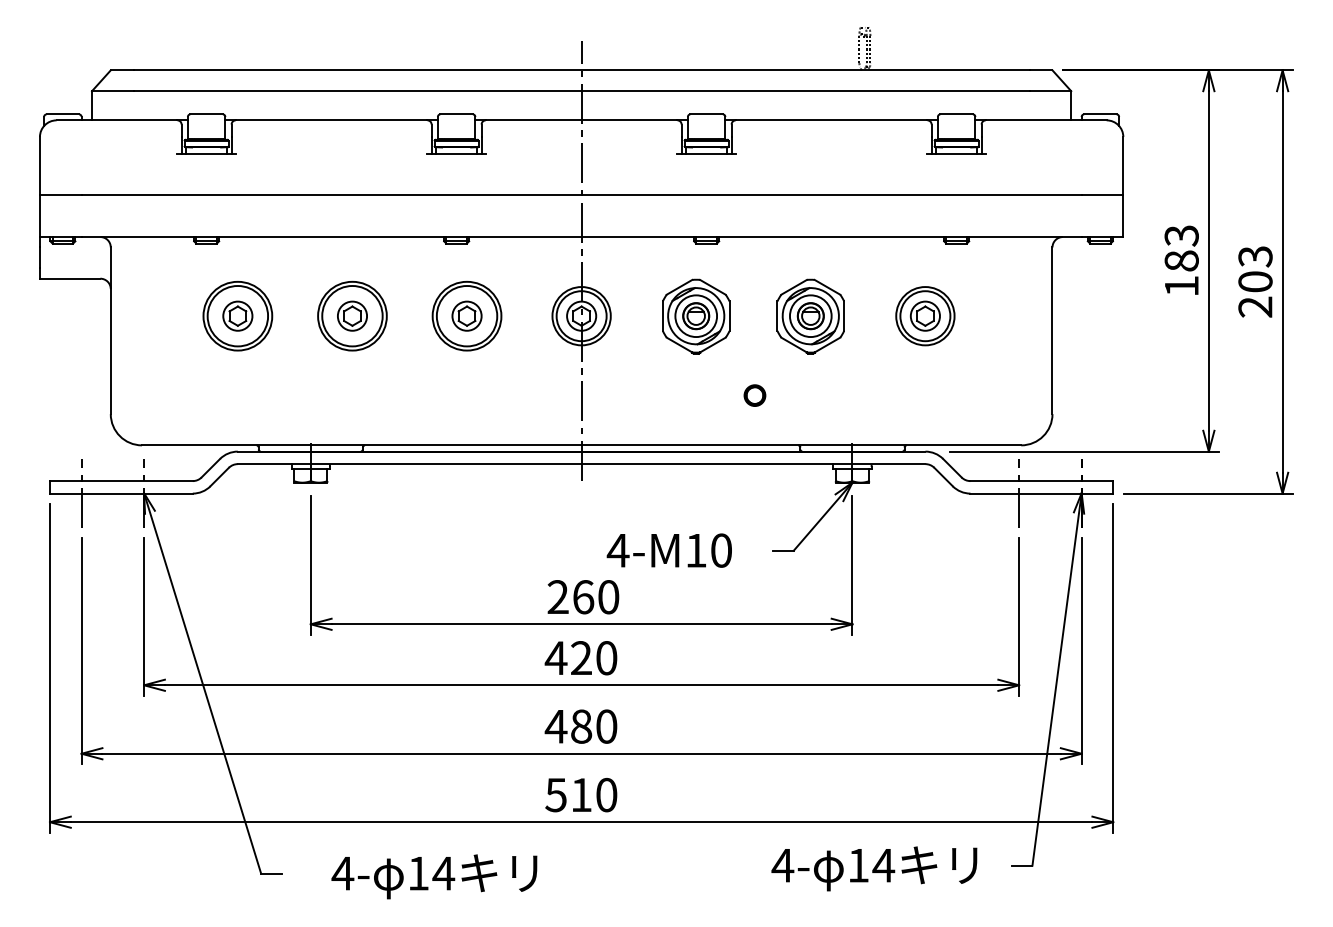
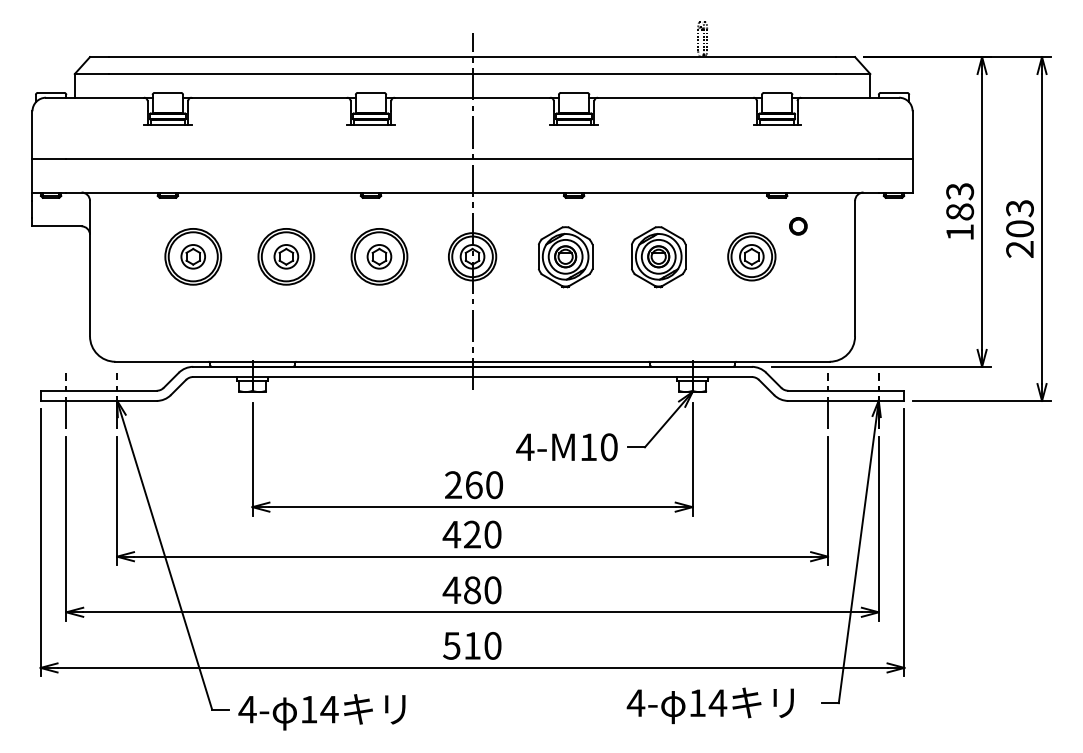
circle: (755, 395) -> (798, 226), moved
text: (668, 550) -> (566, 447), moved
text: (433, 877) -> (321, 712), moved

